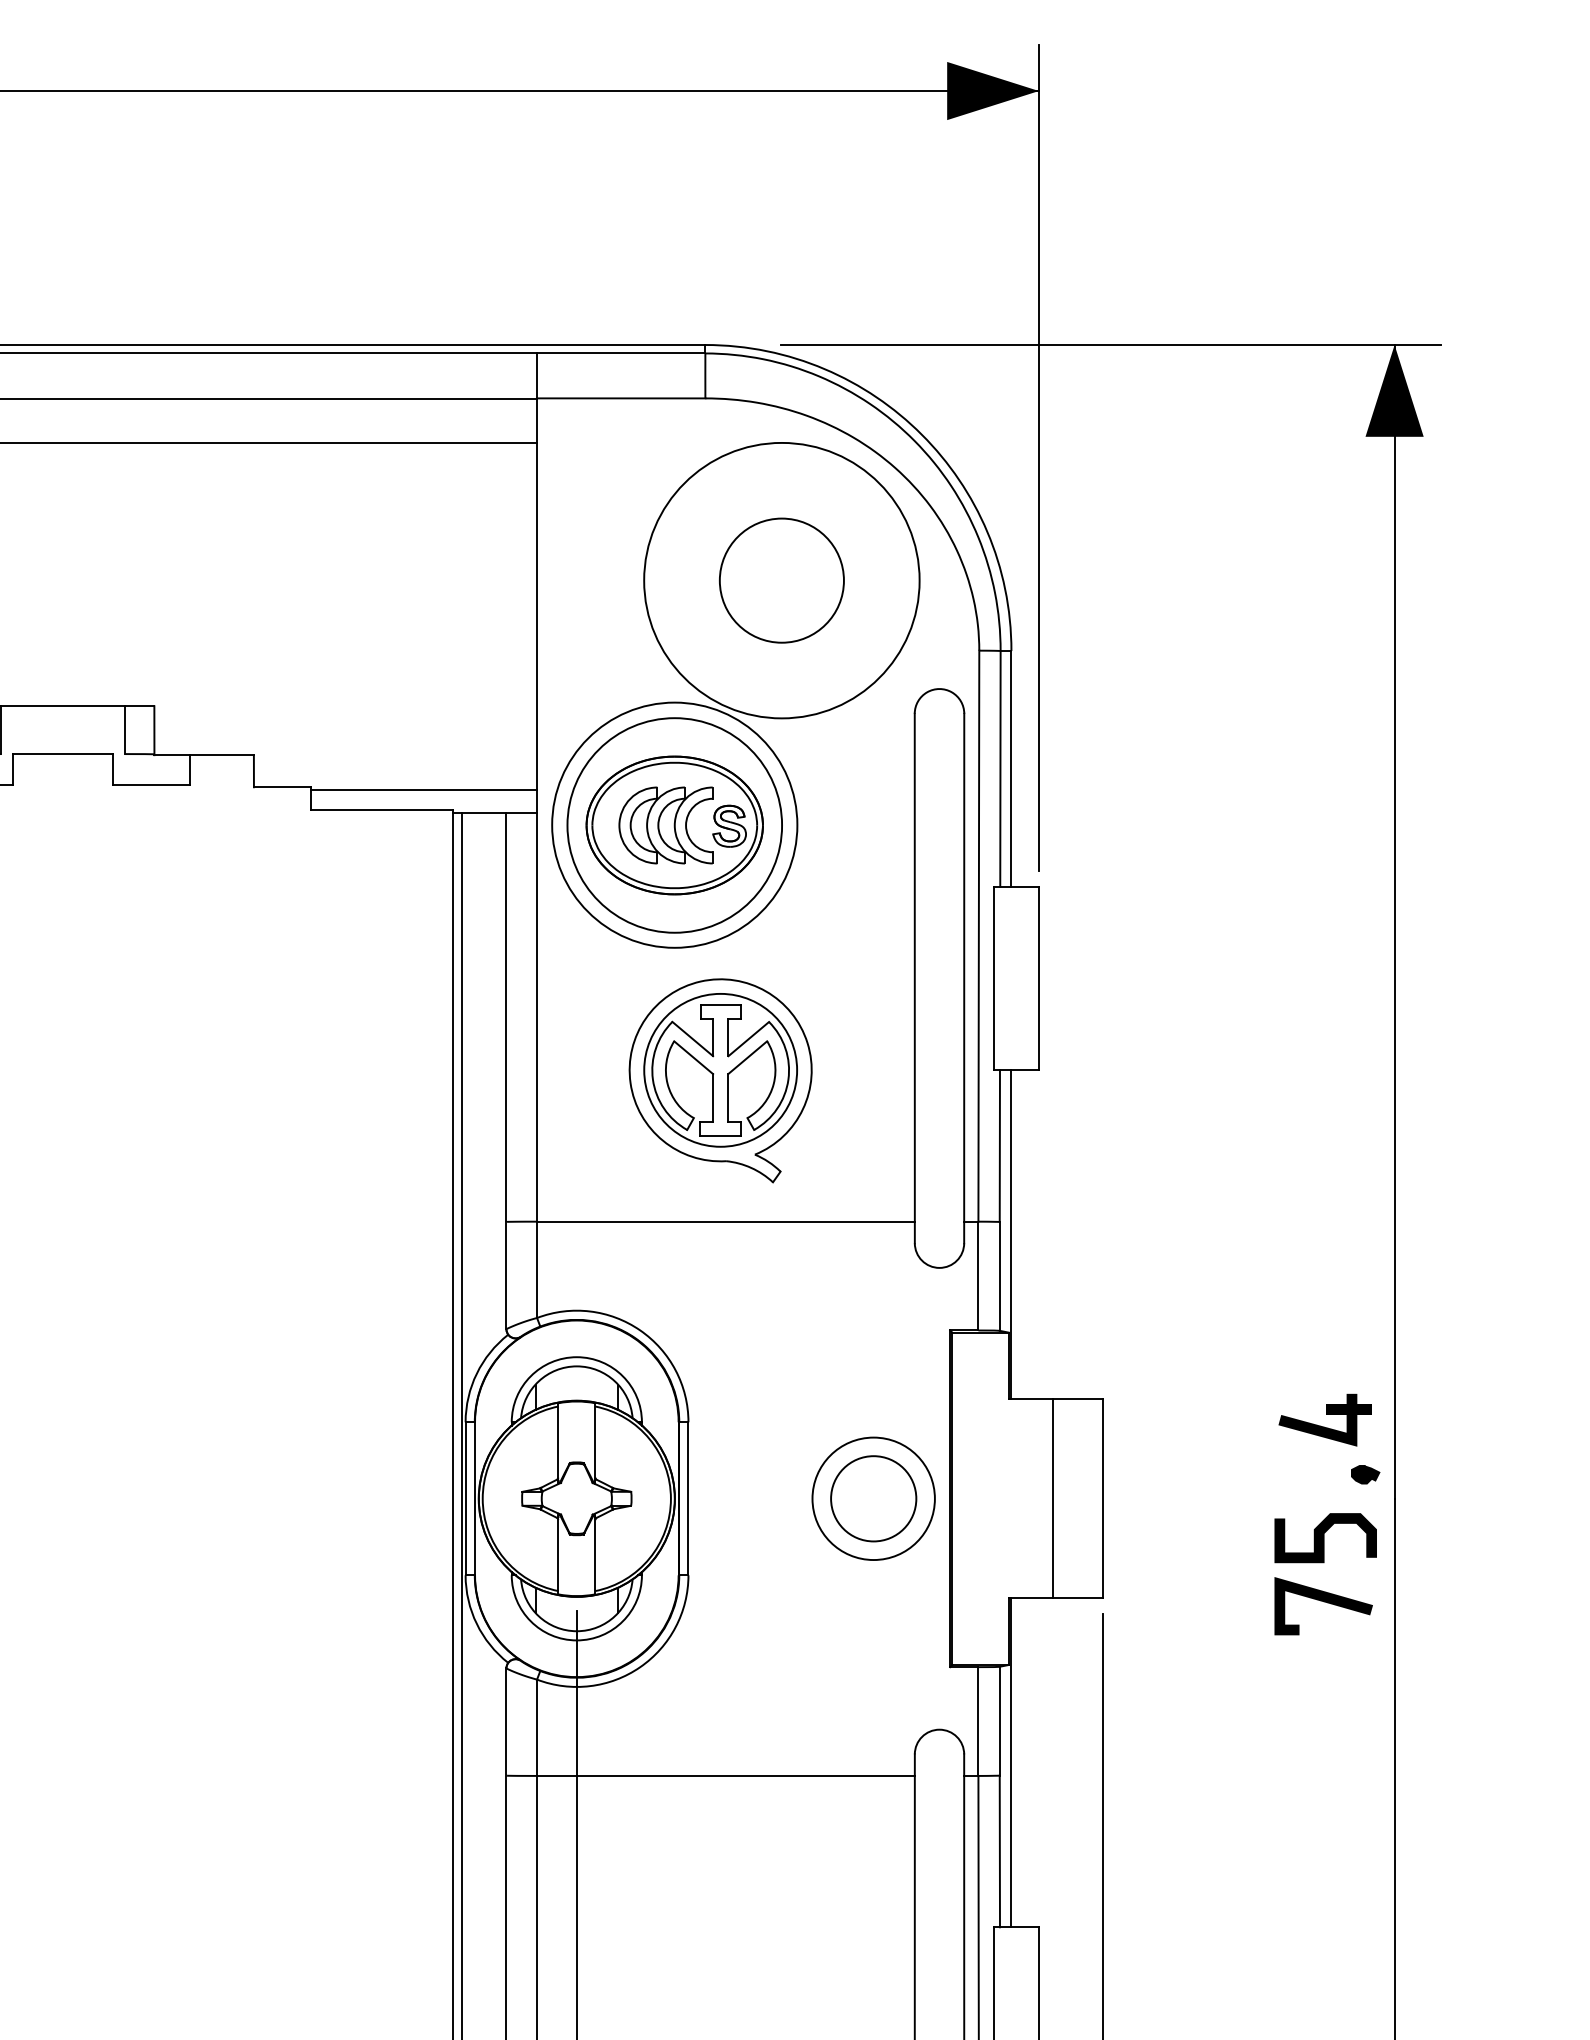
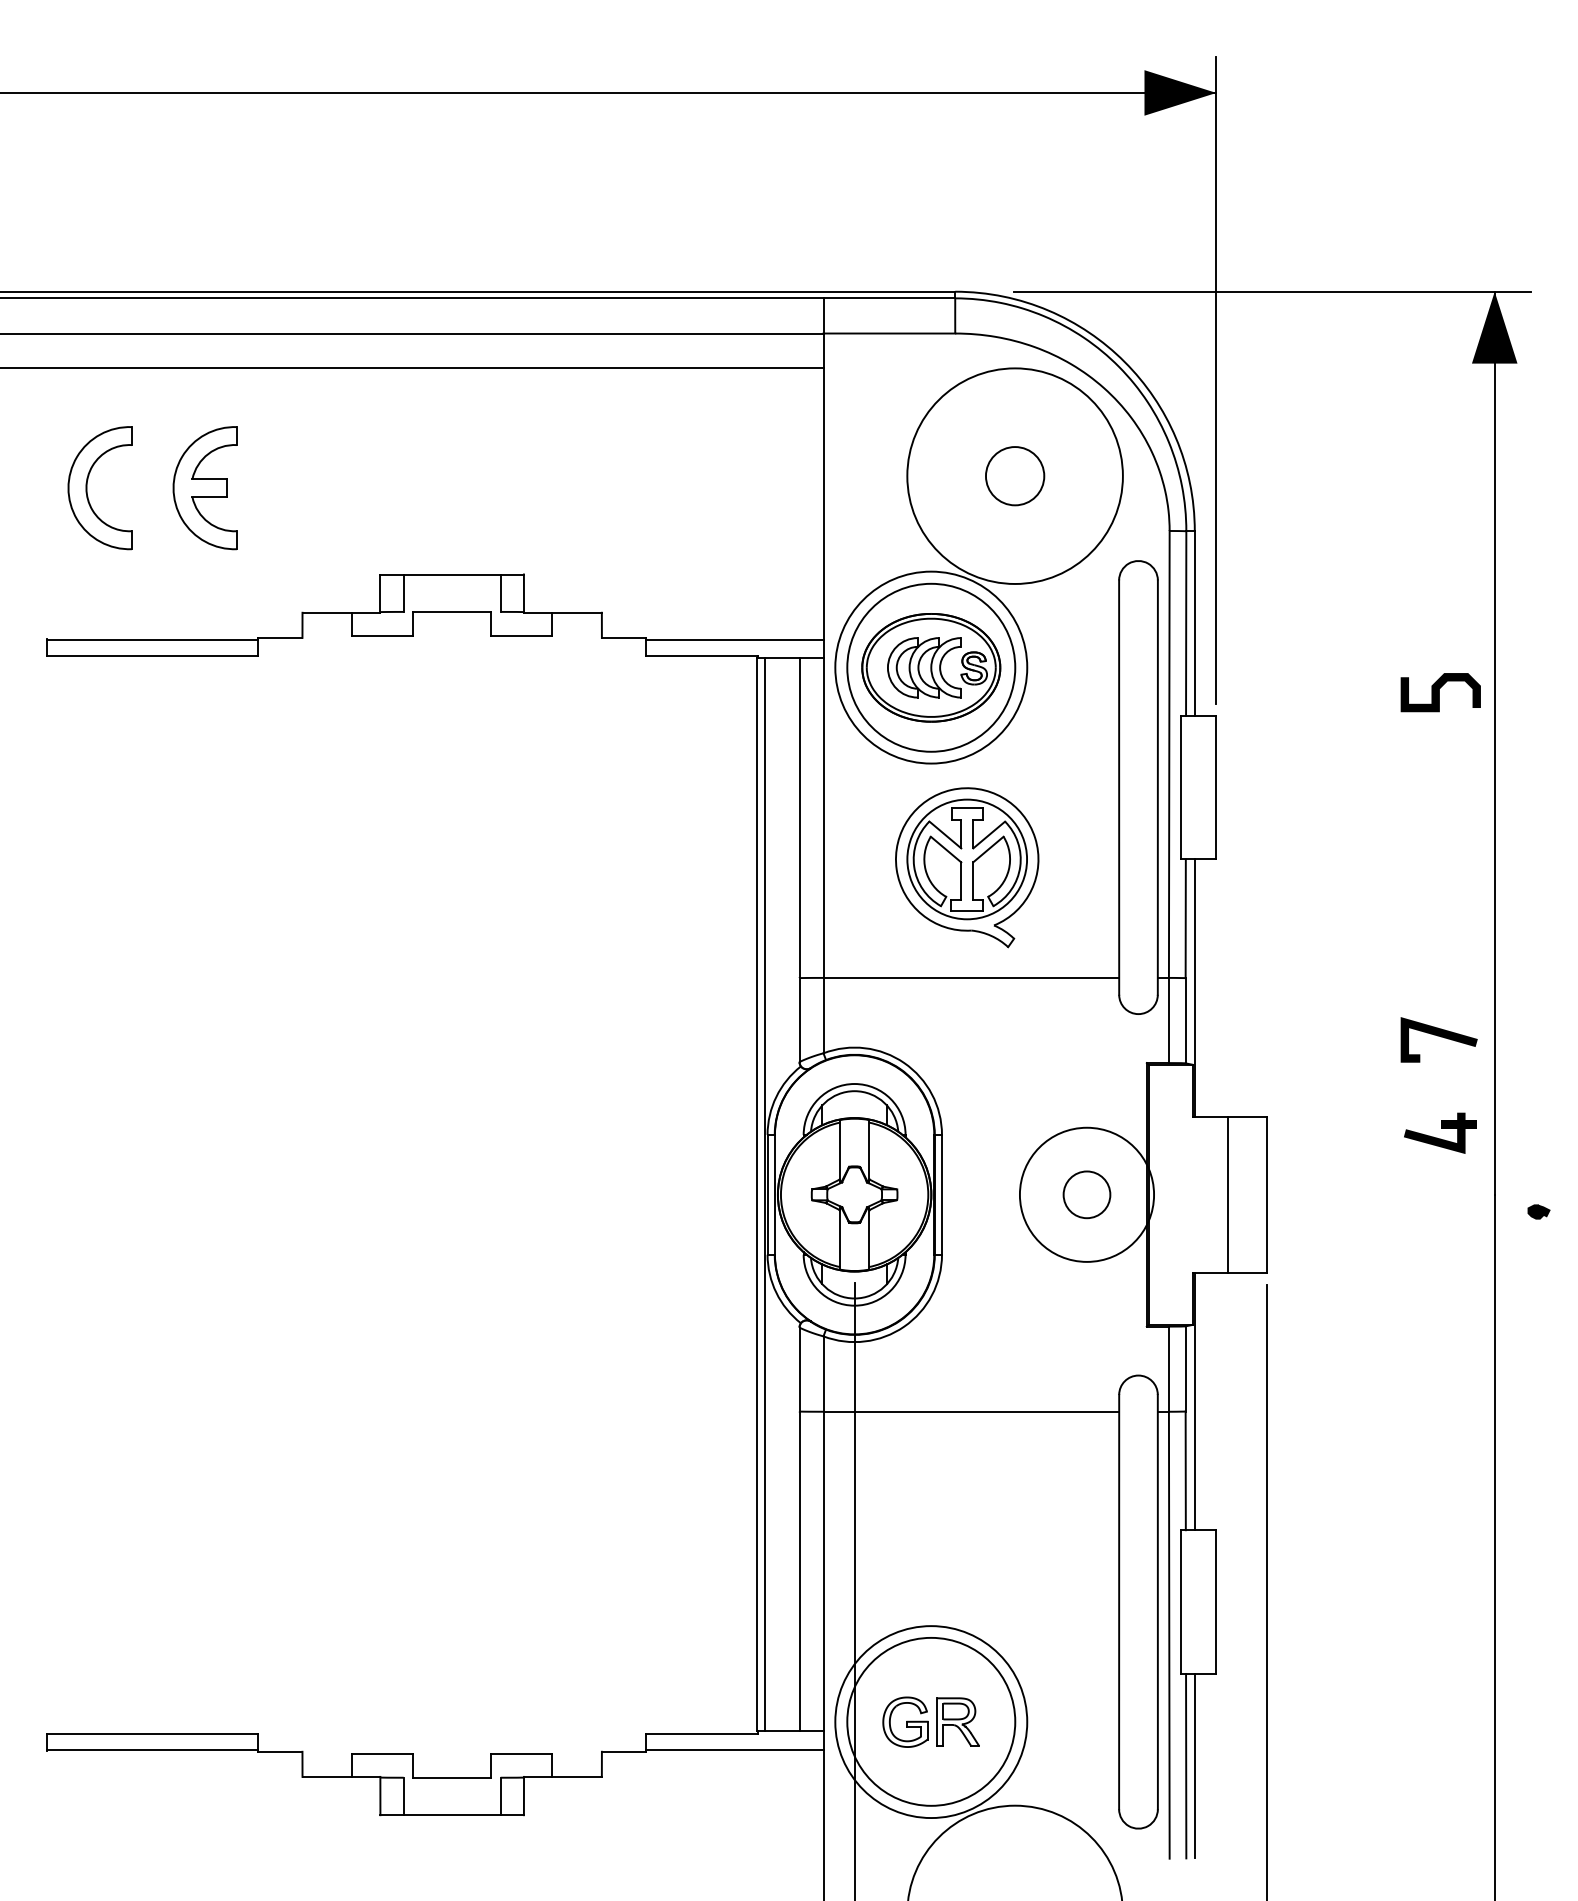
circle: (781, 579) -> (1014, 475), size x0.6
part: (1364, 1474) -> (1538, 1211), moved
circle: (873, 1498) -> (1086, 1194), size x0.7
circle: (873, 1498) -> (1086, 1194), size x1.4
curve: (1324, 1537) -> (1439, 692), moved
line: (1322, 1601) -> (1438, 1036), moved

